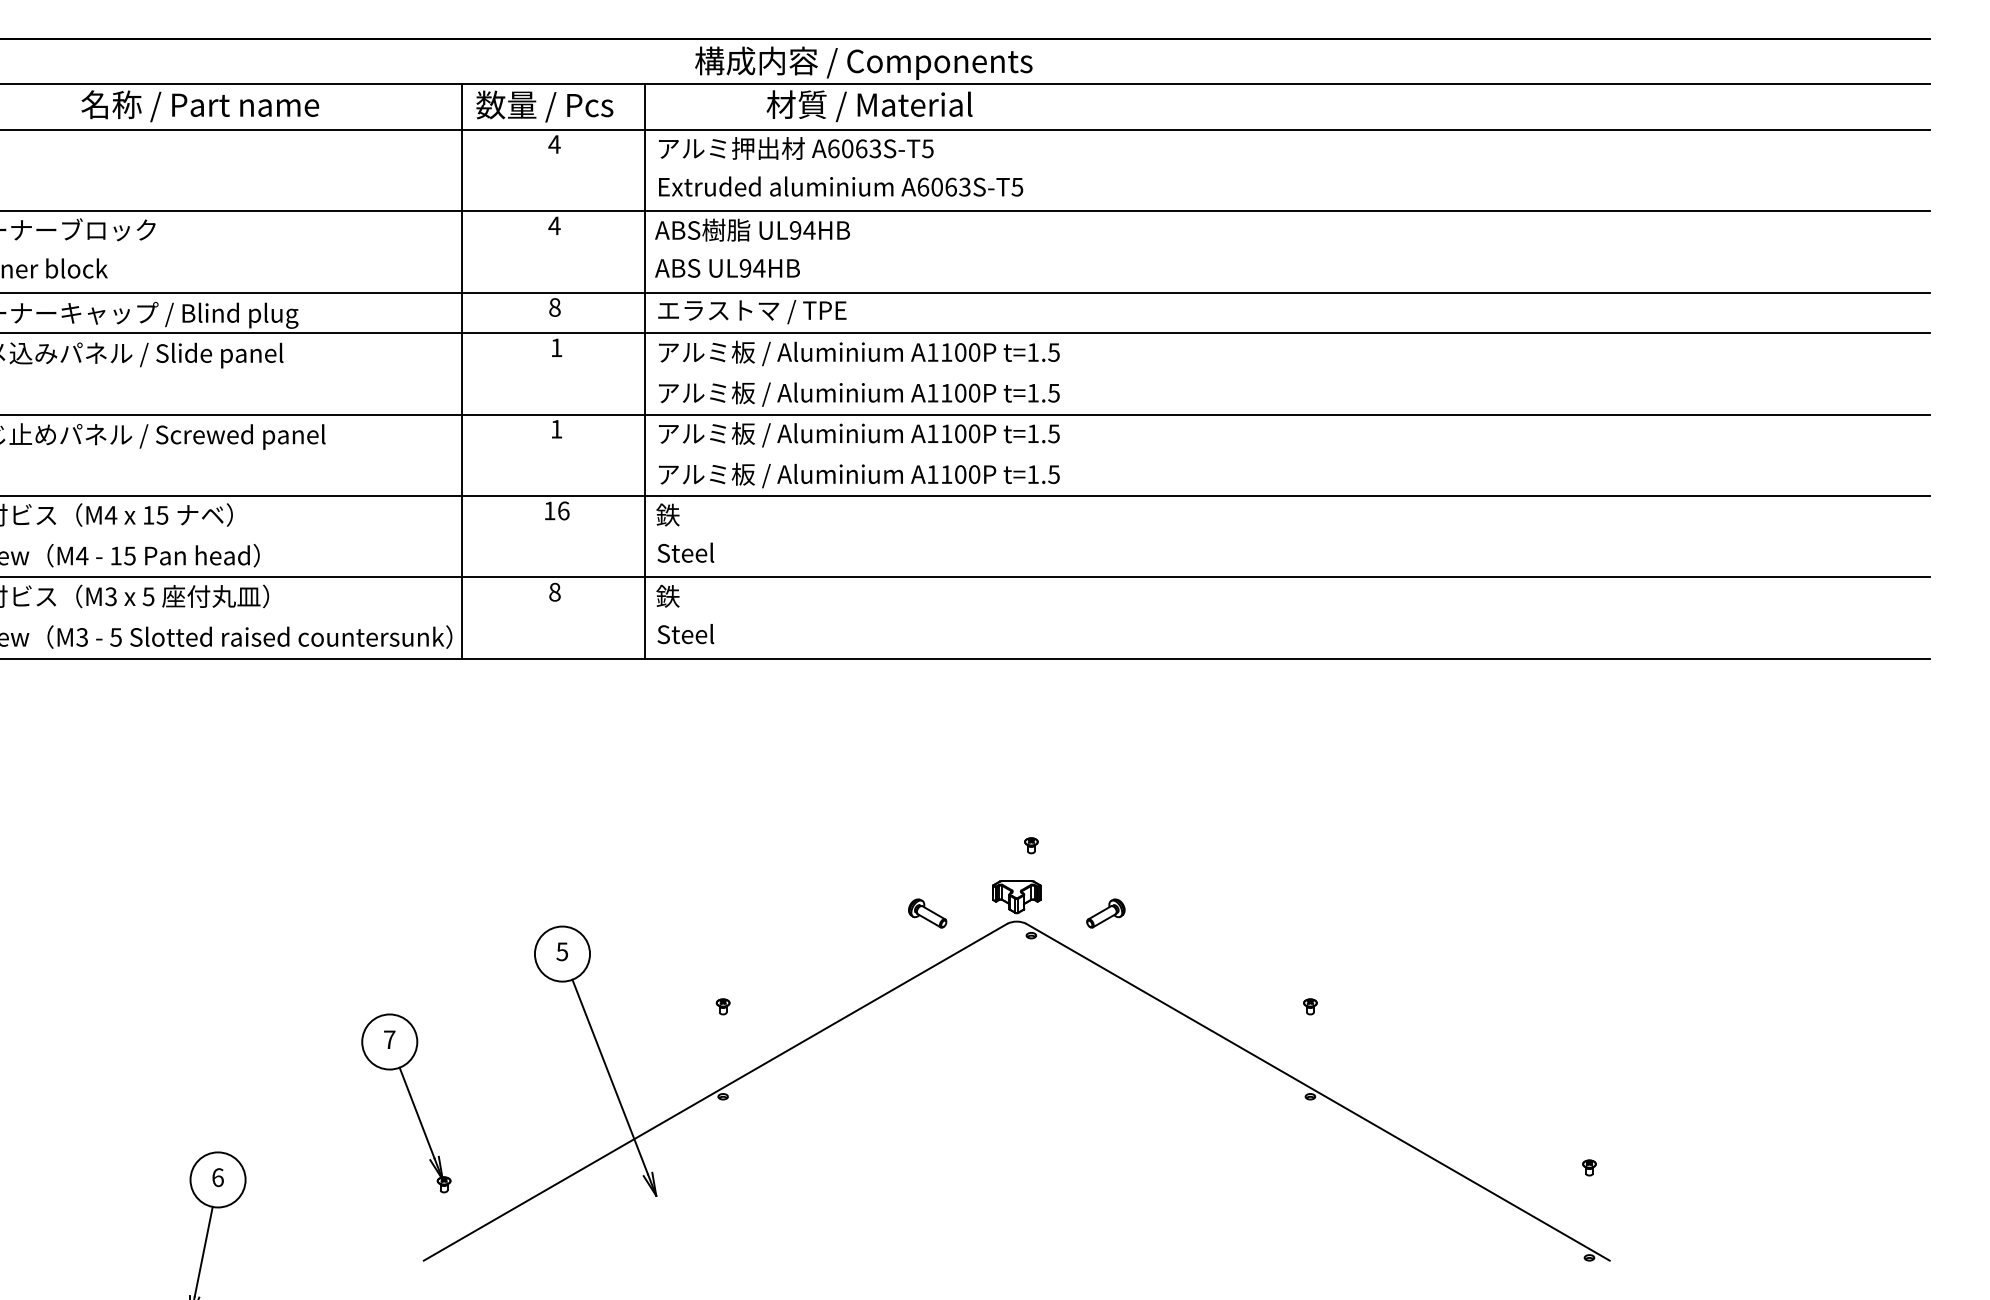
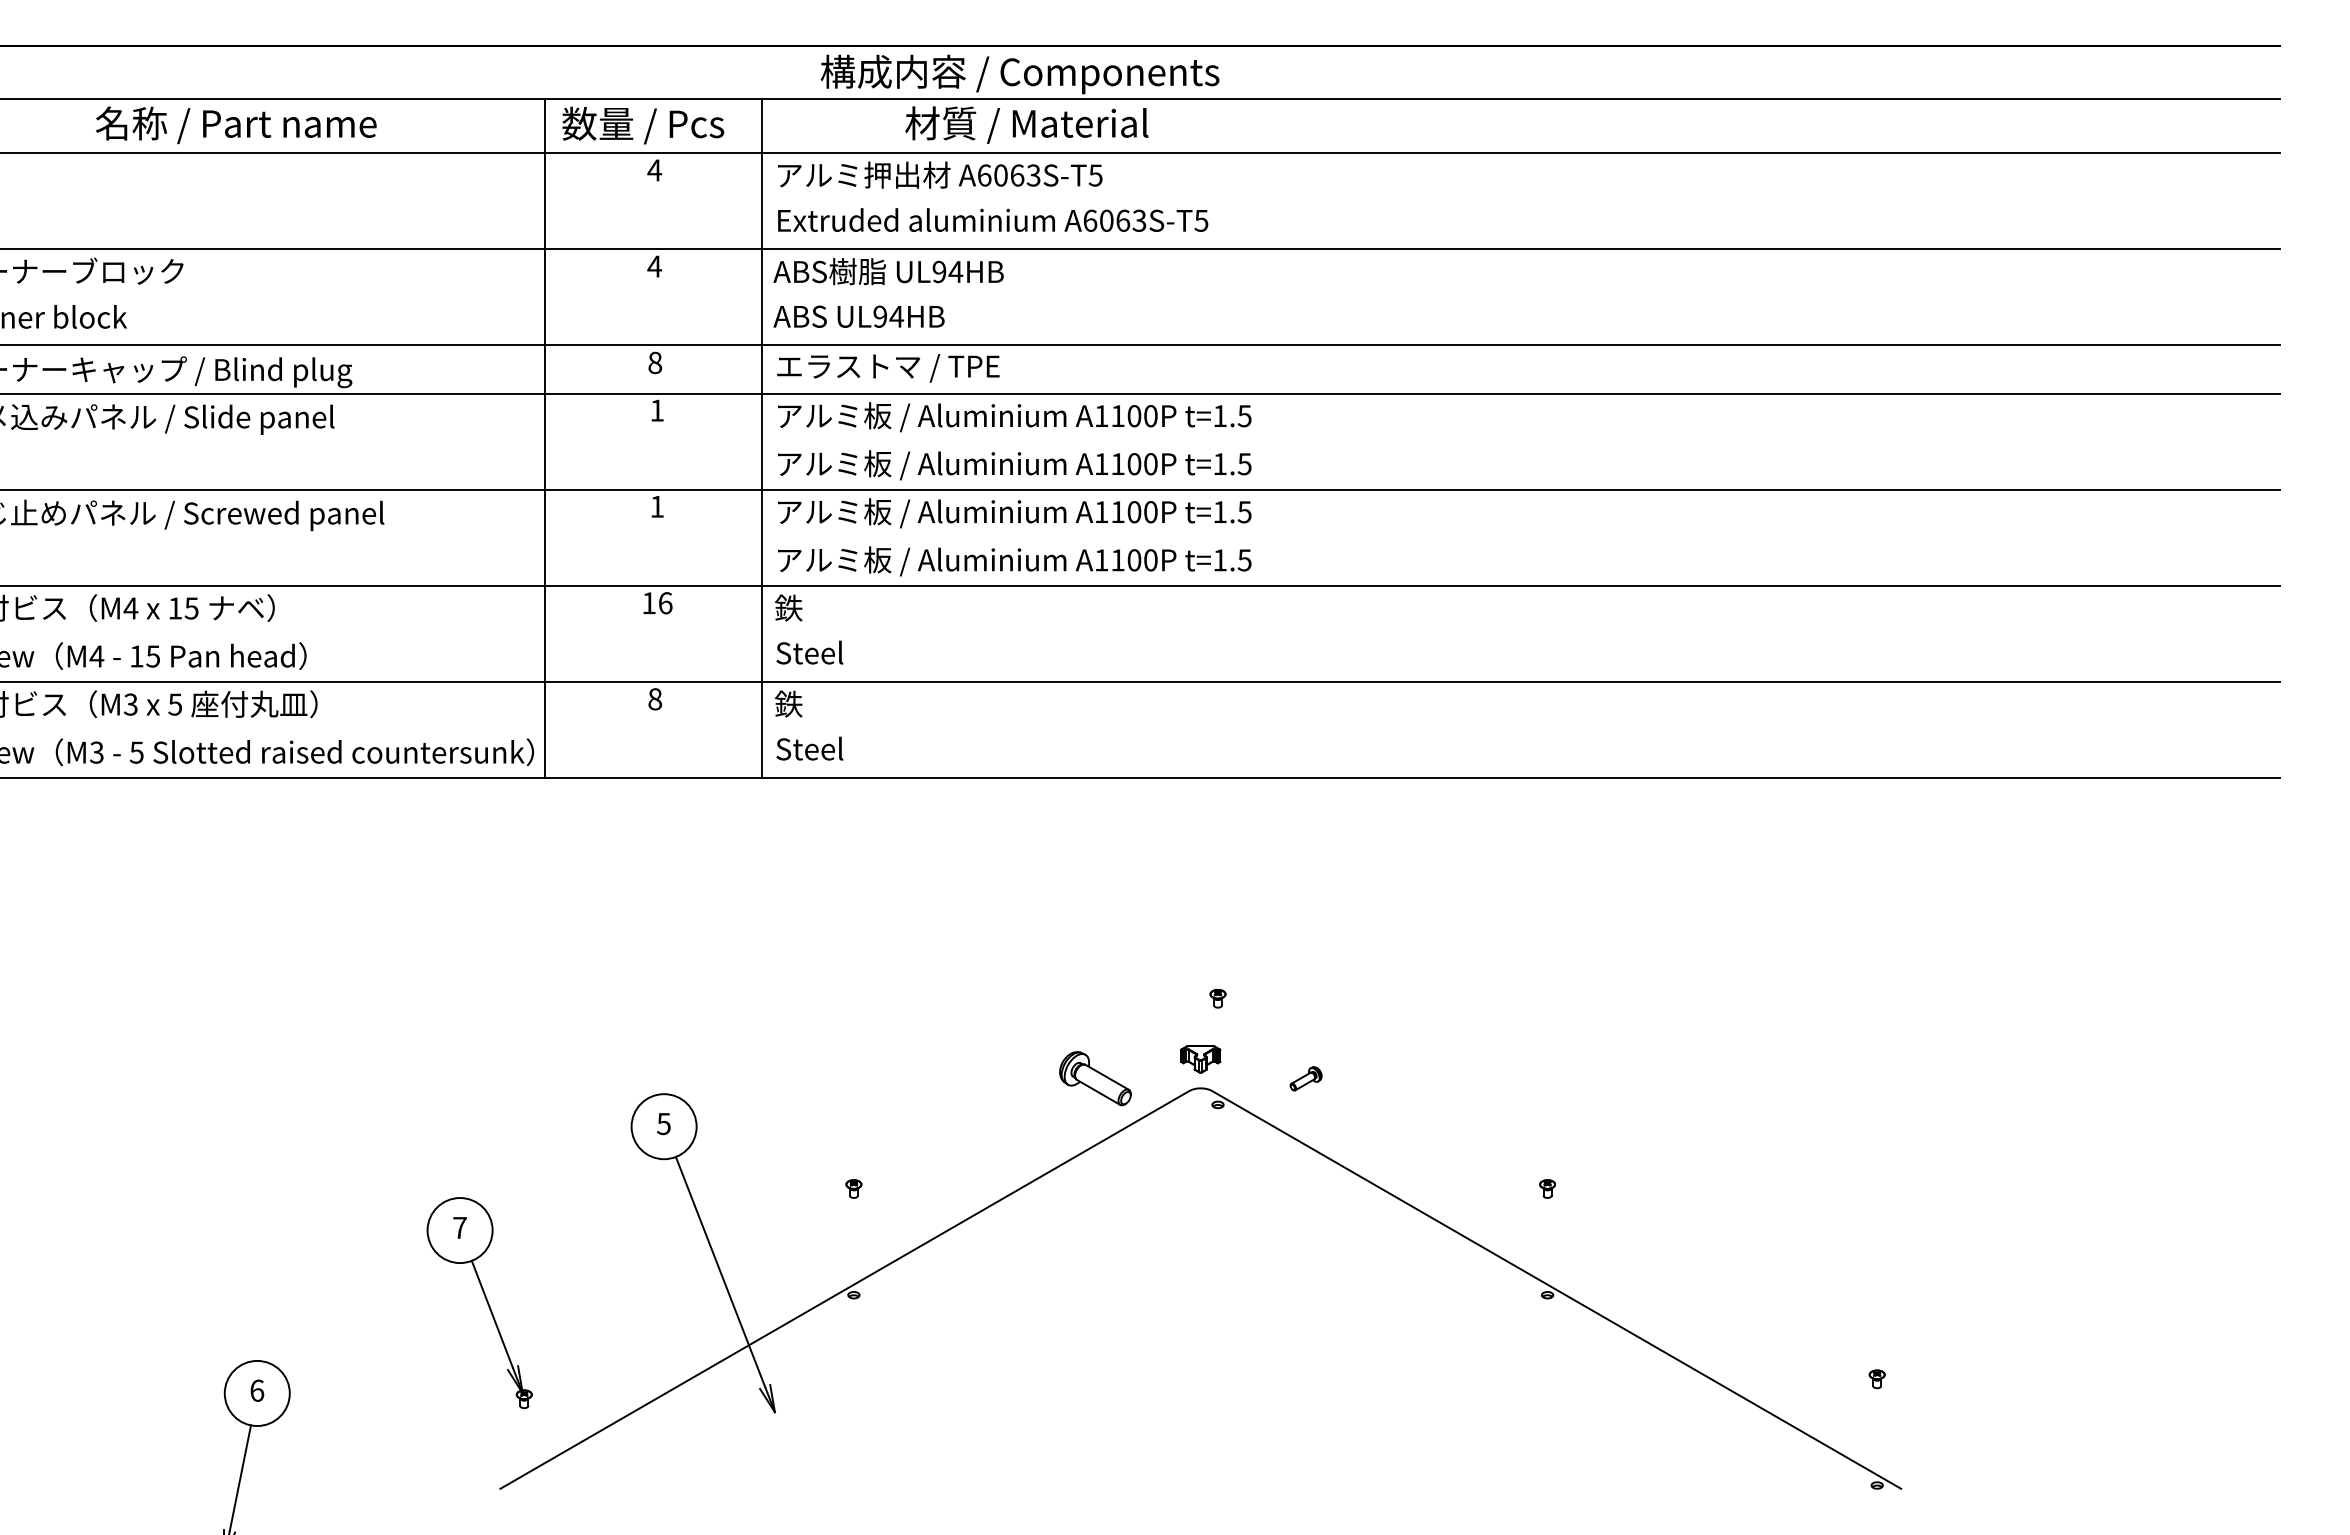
part: (1016, 897) -> (1200, 1059), size x0.7
part: (927, 913) -> (1095, 1078), size x1.6
part: (1106, 913) -> (1306, 1078), size x0.7

